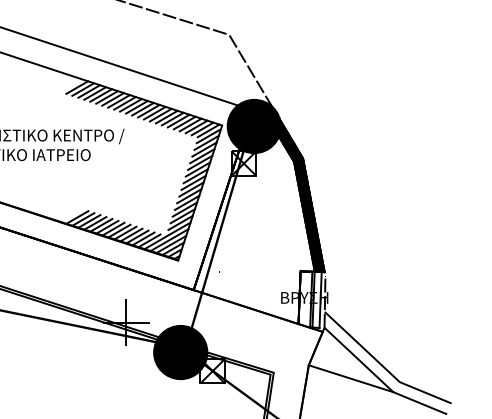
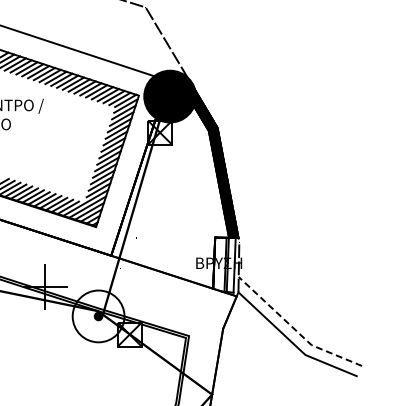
fill: (180, 352) -> (98, 316), removed
line: (383, 366) -> (295, 330), solid -> dashed
line: (350, 378) -> (263, 341), removed

